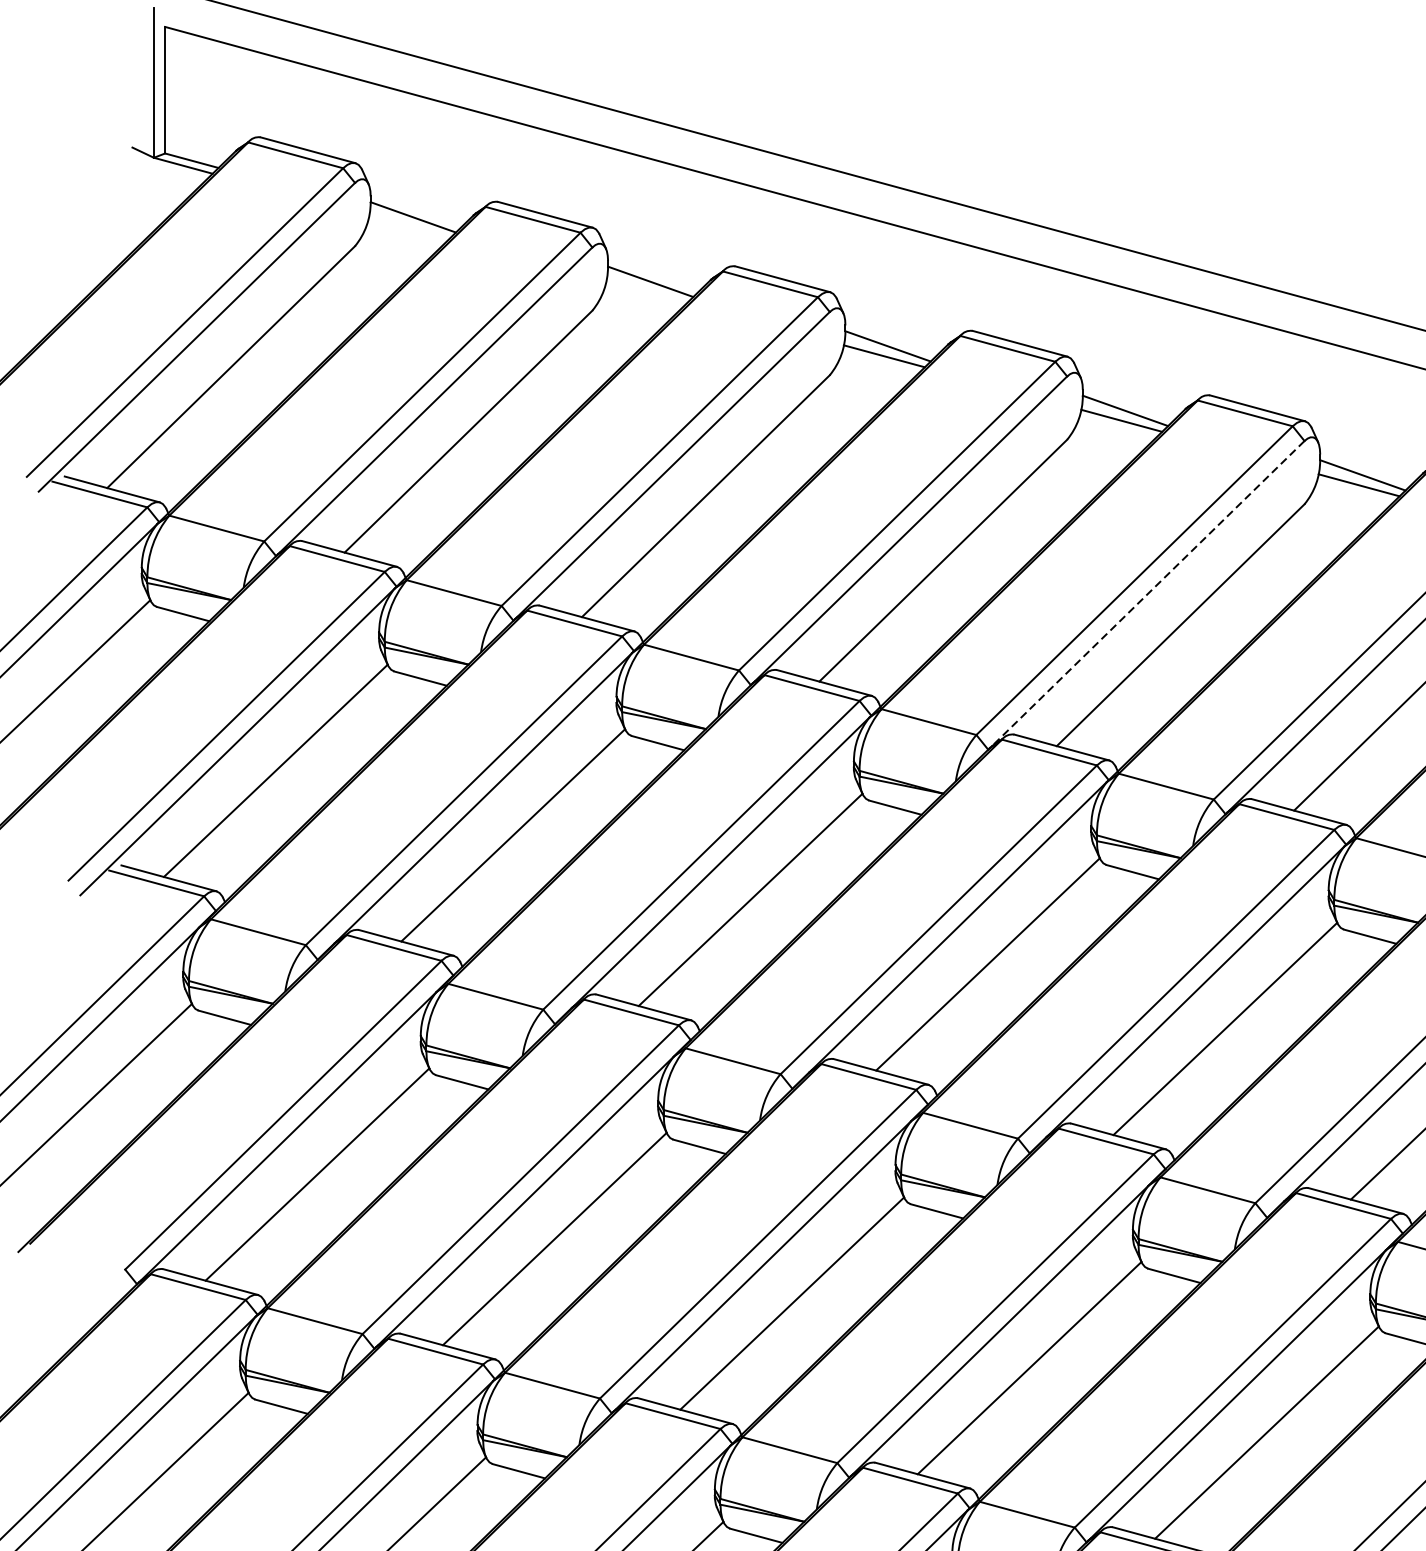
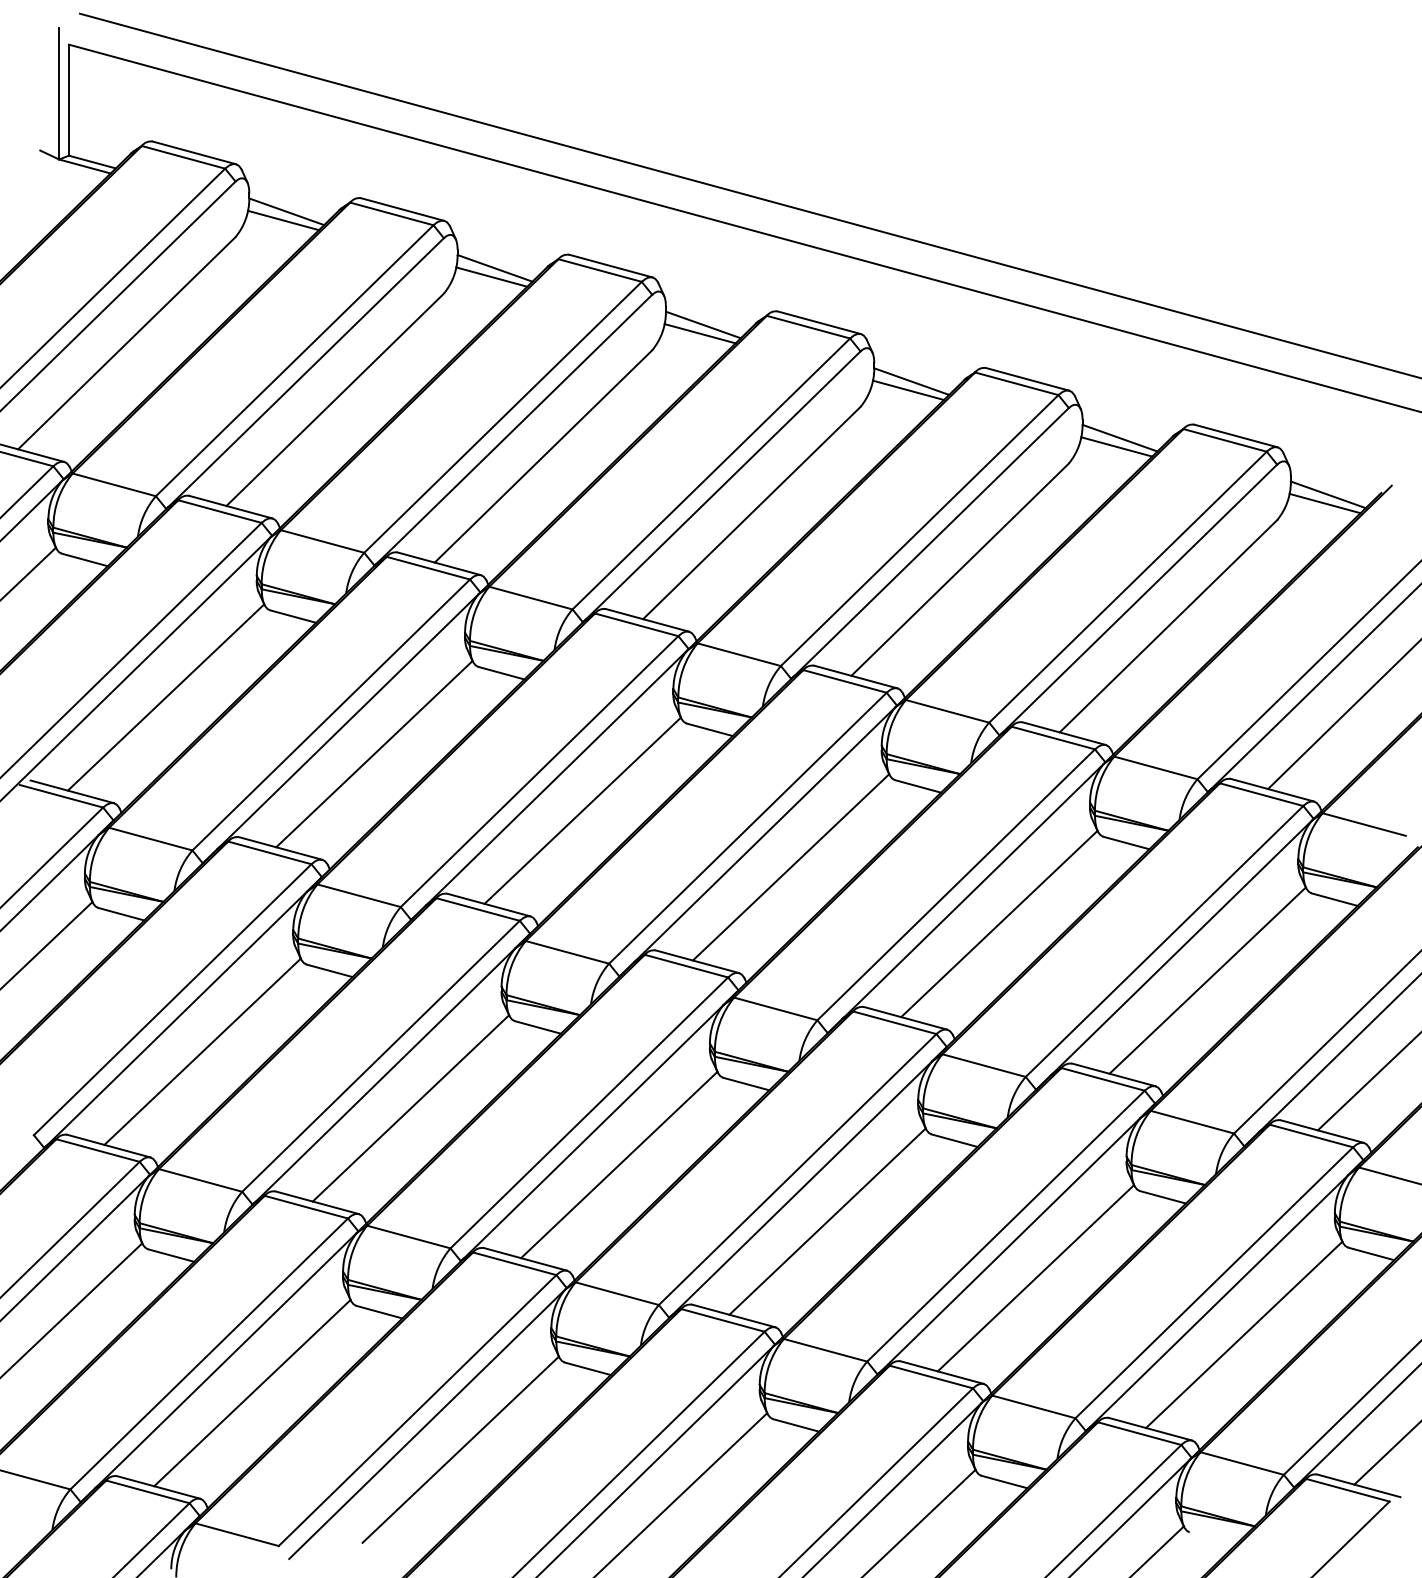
line: (409, 227) -> (283, 220), added
line: (646, 291) -> (491, 276), added
line: (1146, 595) -> (930, 543), dashed -> solid

